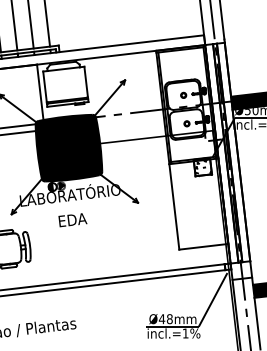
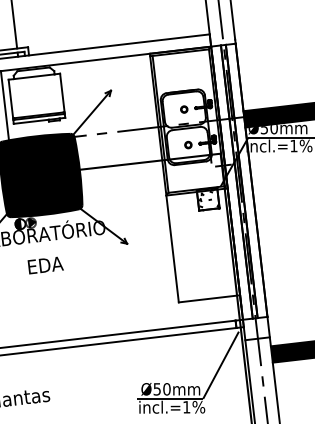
text: (165, 319) -> (161, 389), Ø48mm -> Ø50mm

